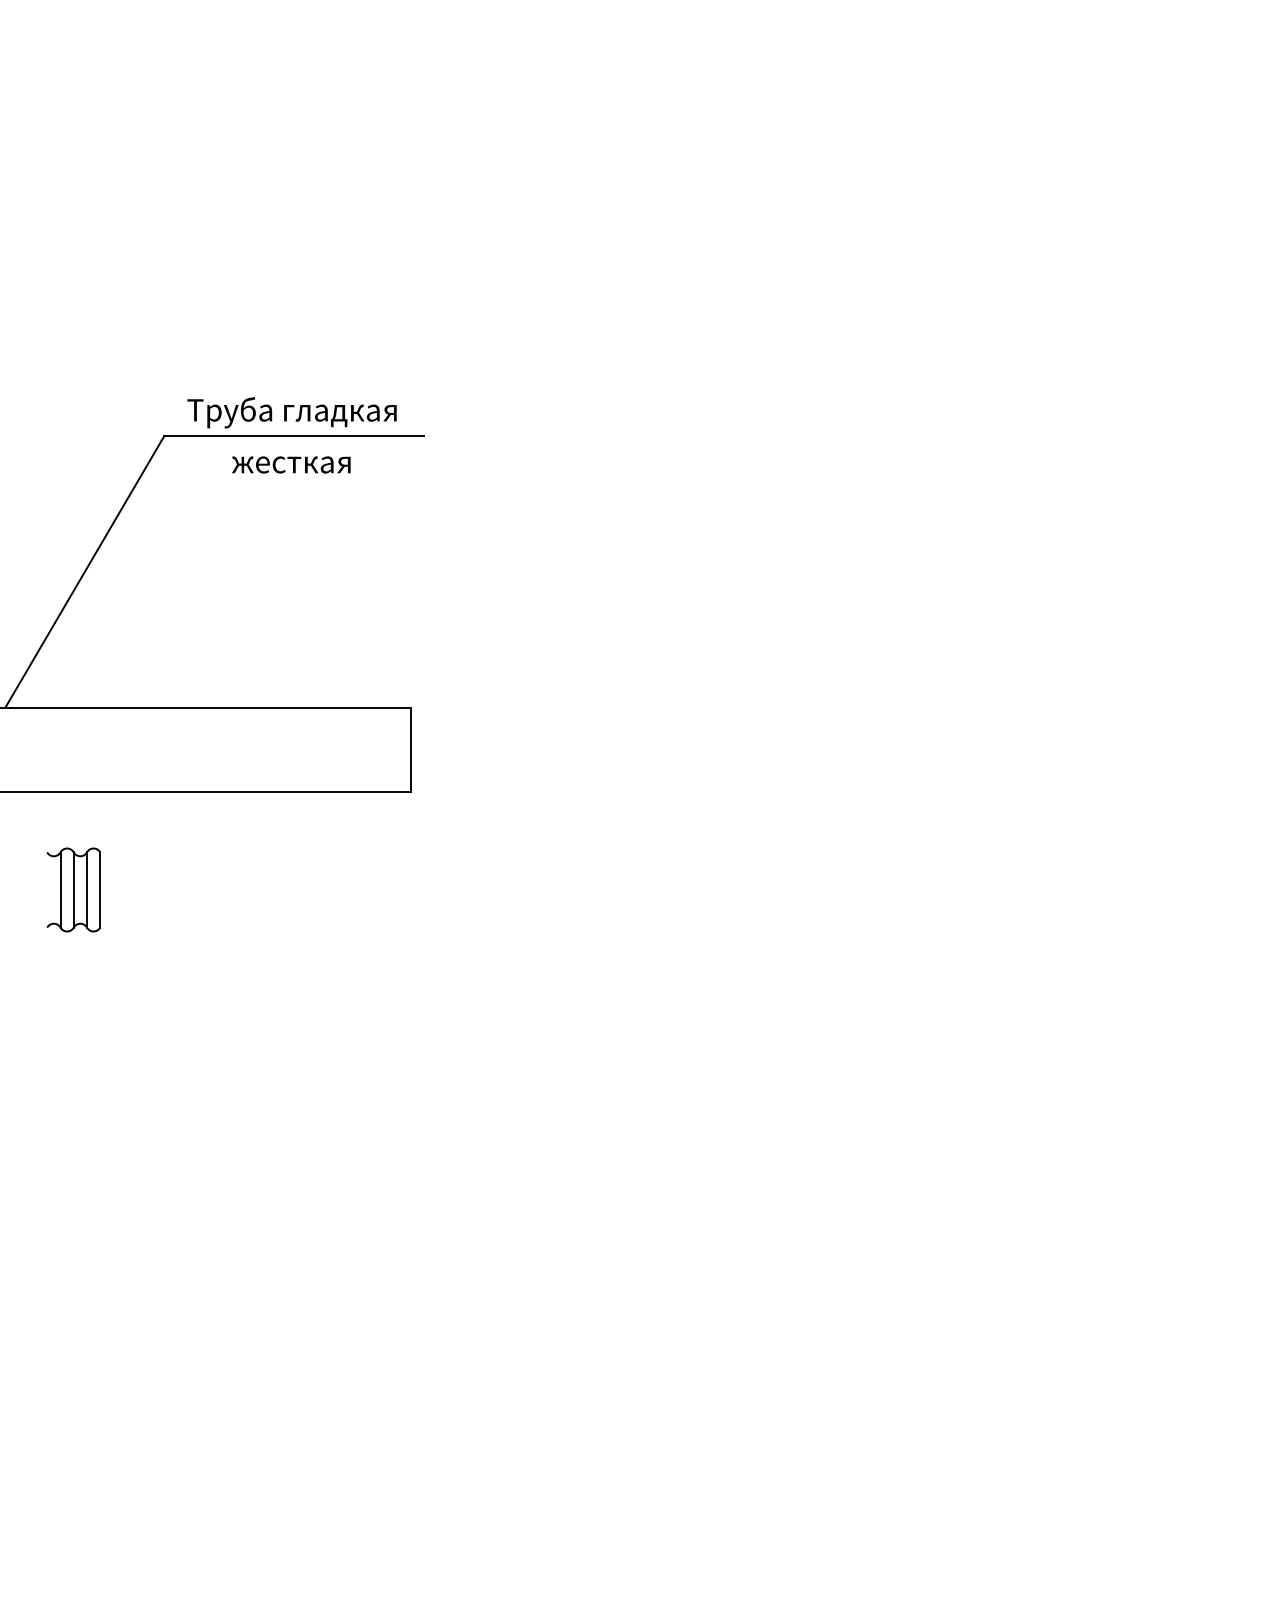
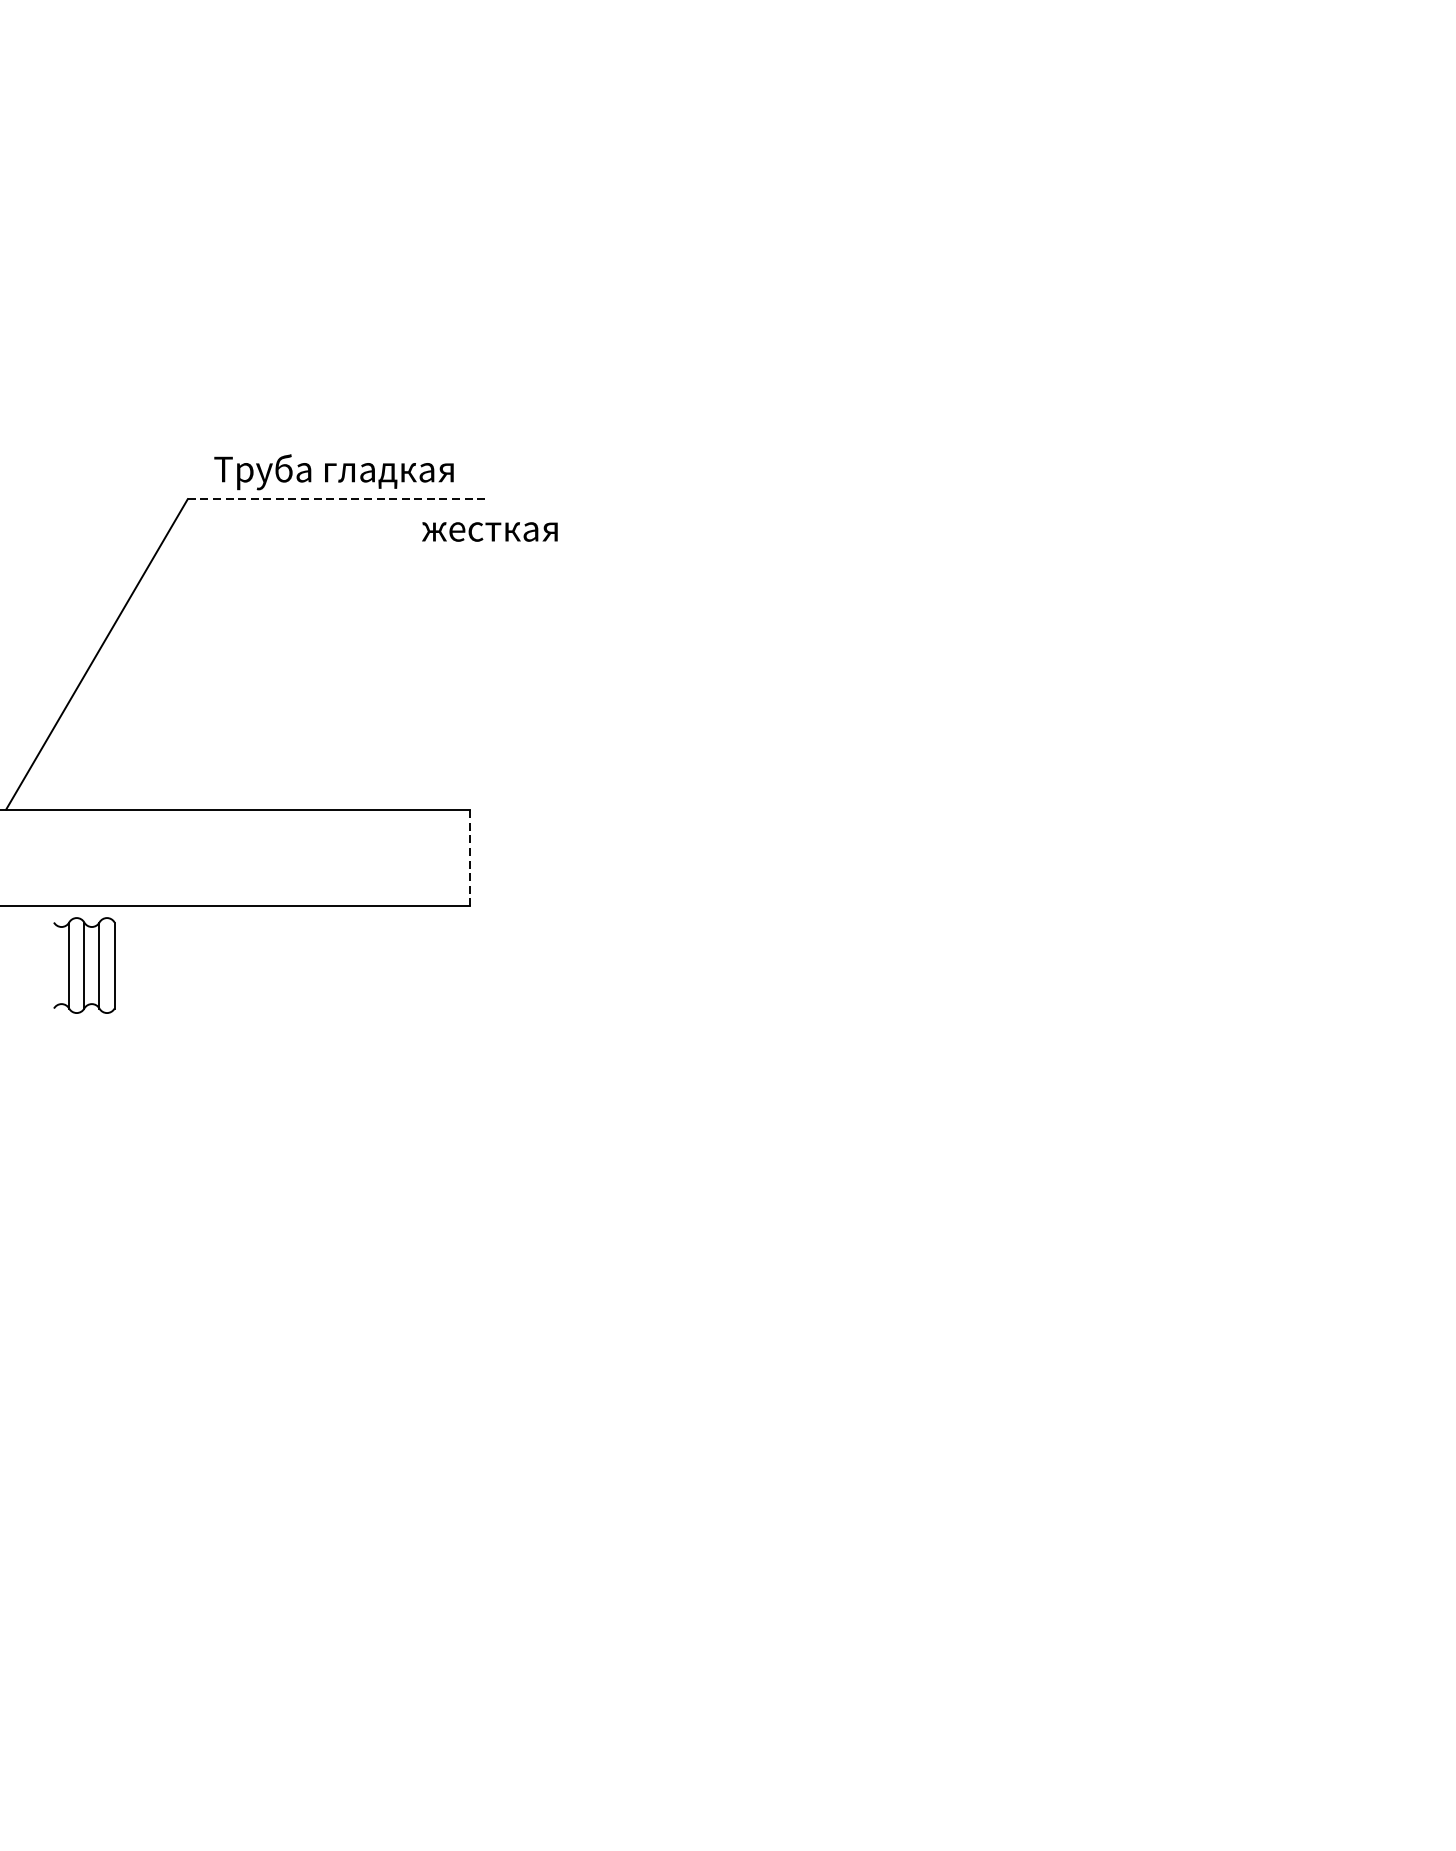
line: (294, 436) -> (336, 499), solid -> dashed
text: (291, 464) -> (490, 531), moved
line: (411, 749) -> (470, 857), solid -> dashed
part: (73, 889) -> (84, 964), moved

